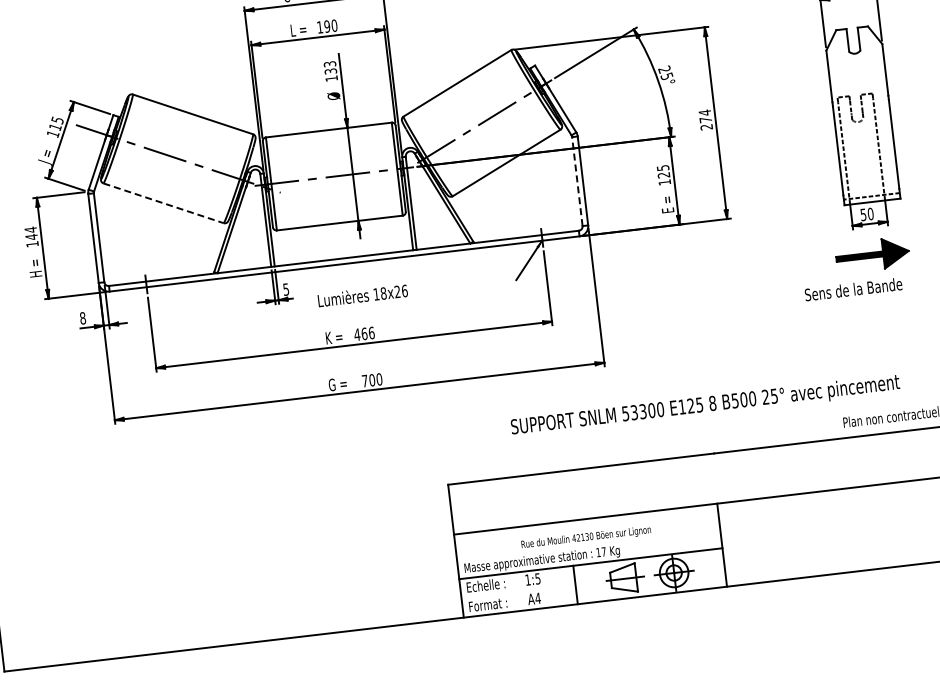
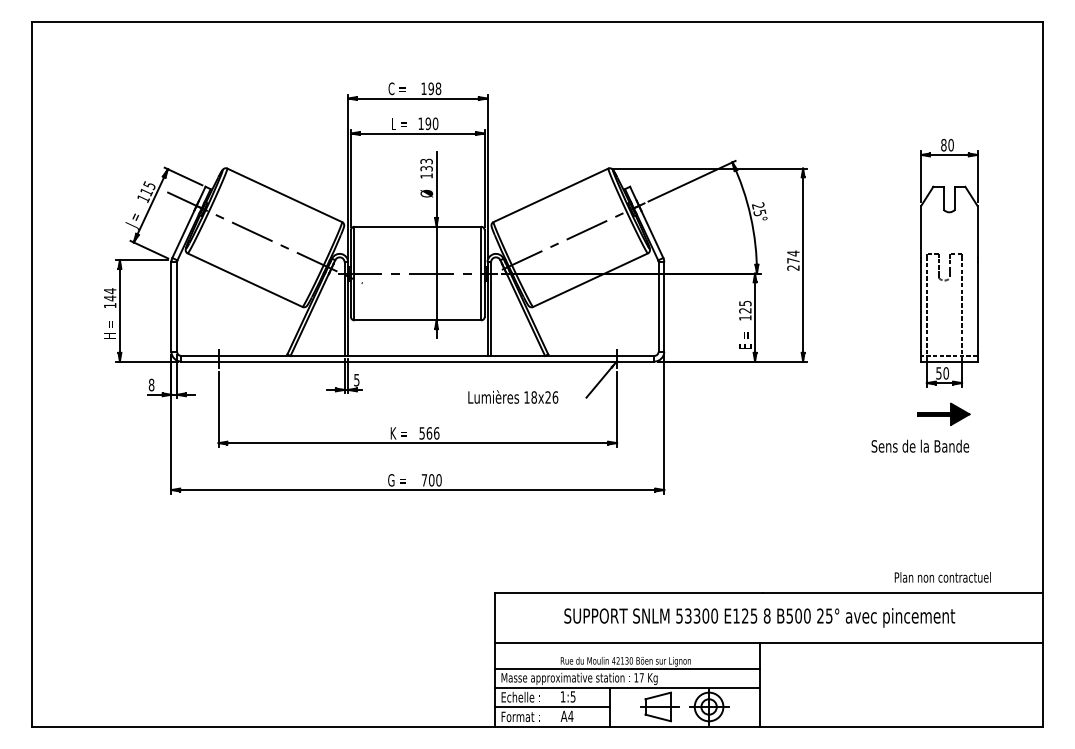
line: (577, 181) -> (658, 306), dashed -> solid
line: (163, 203) -> (245, 280), dashed -> solid
part: (872, 254) -> (943, 413), size x0.71
text: (363, 294) -> (513, 396), moved
text: (357, 334) -> (422, 433), 466 -> 566
text: (705, 405) -> (759, 617), moved
line: (587, 544) -> (626, 668), added
line: (517, 591) -> (551, 707), added

